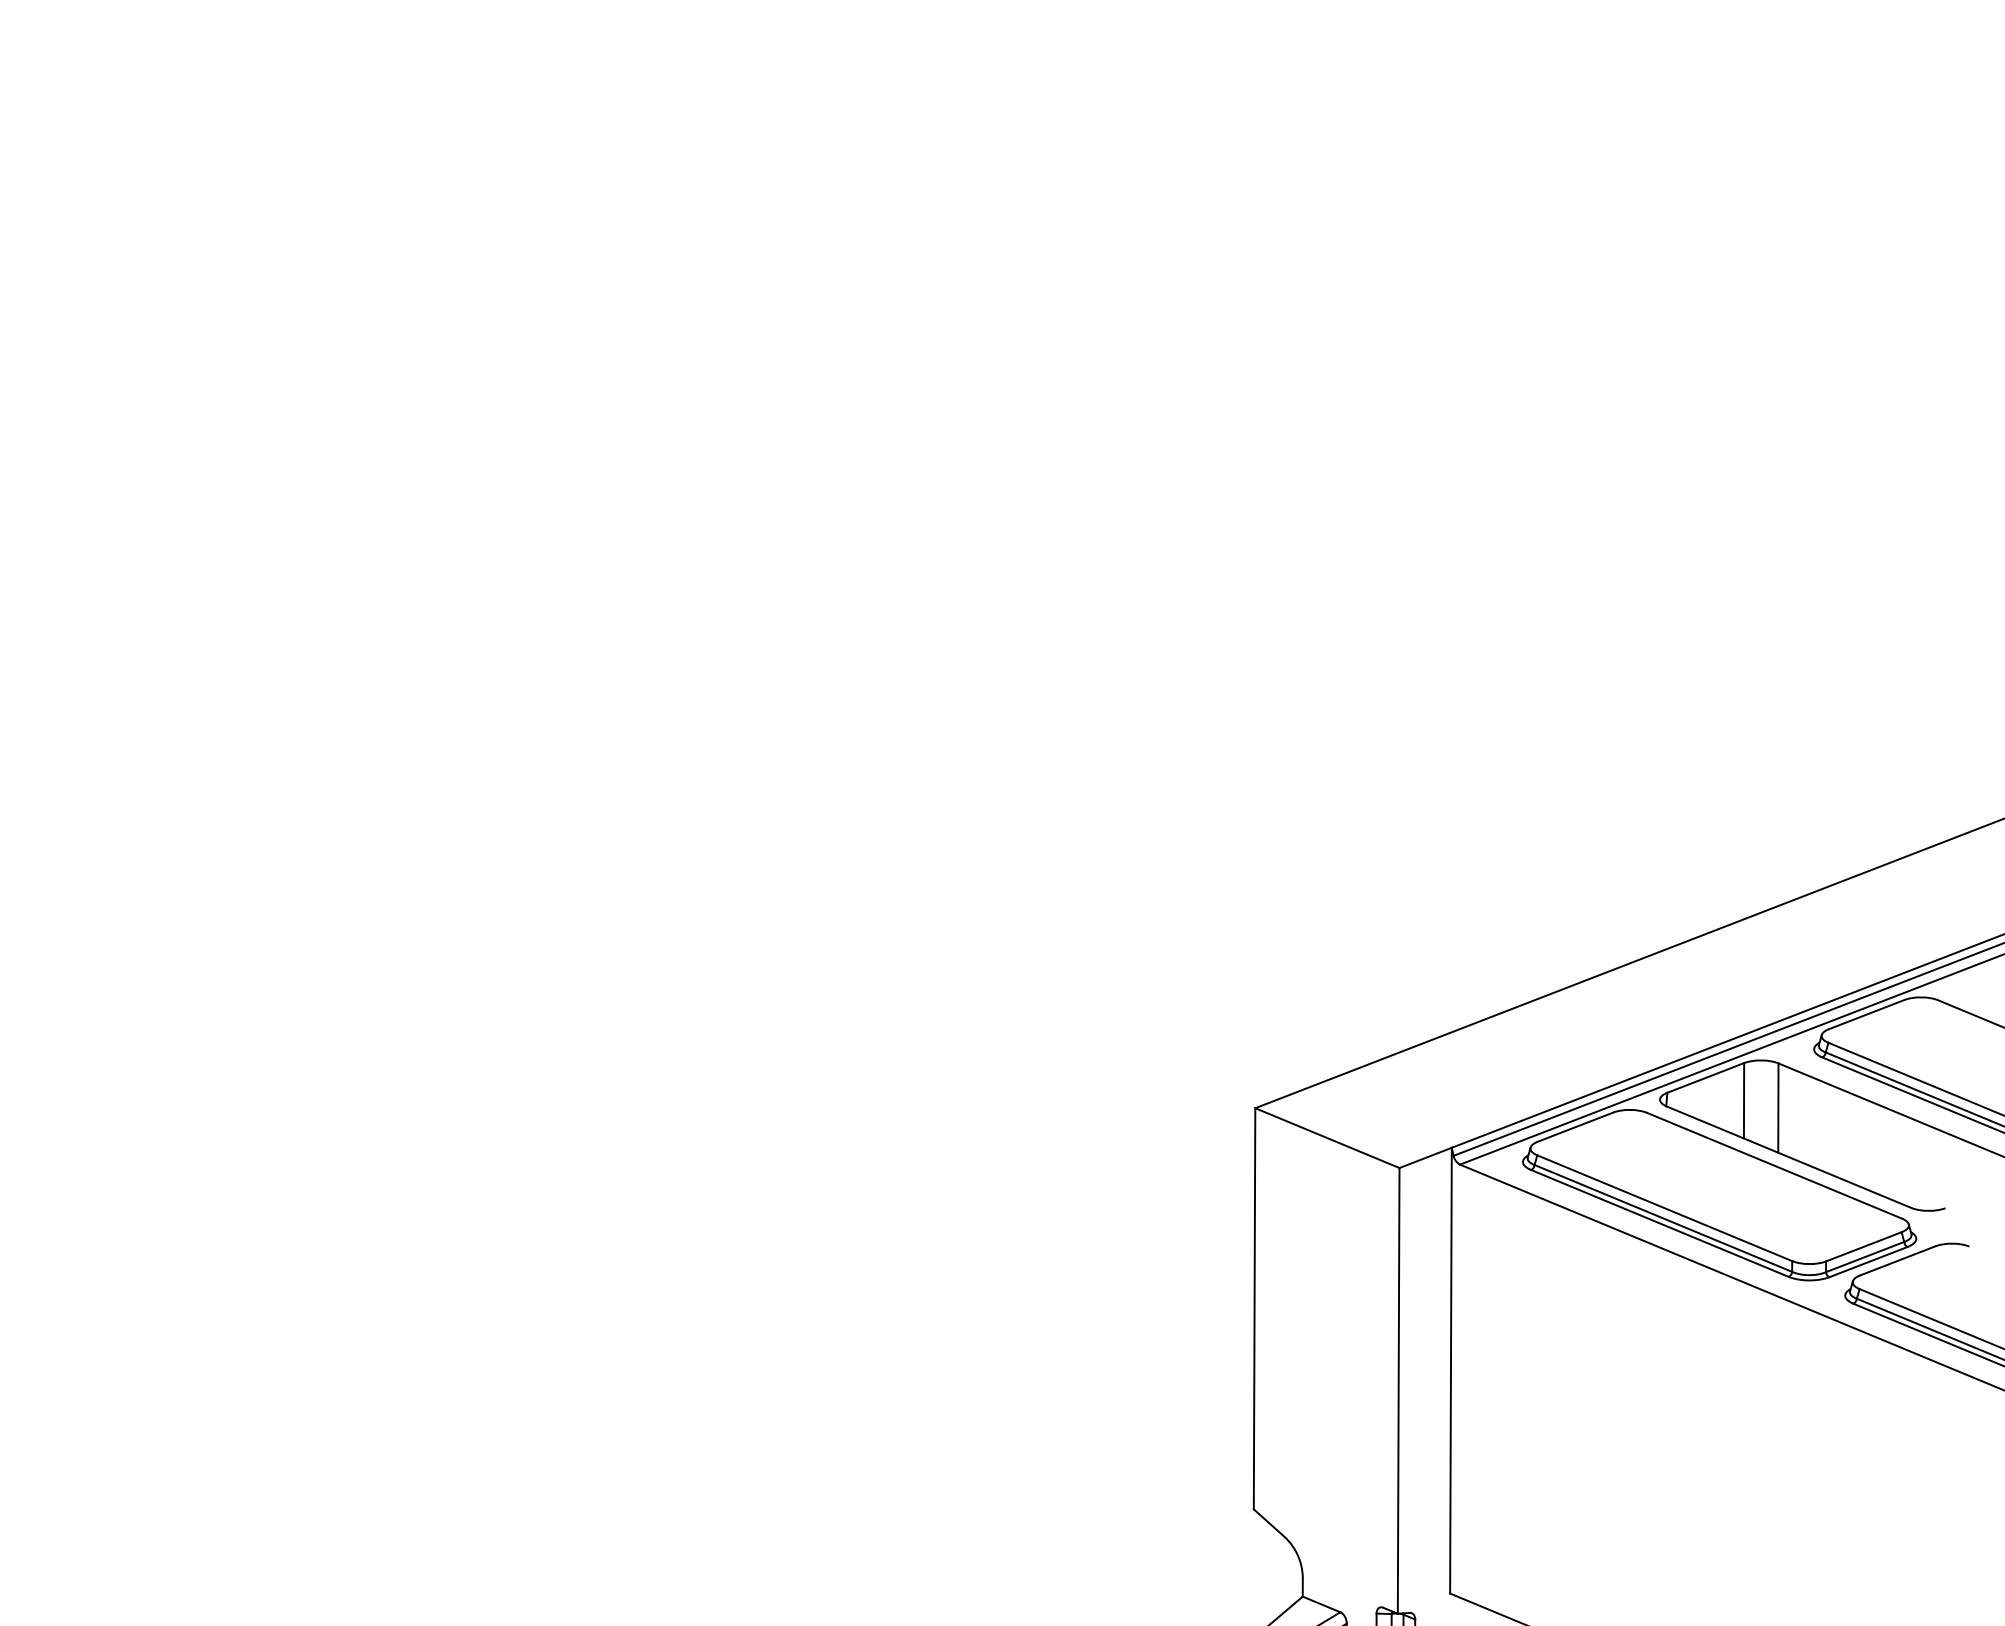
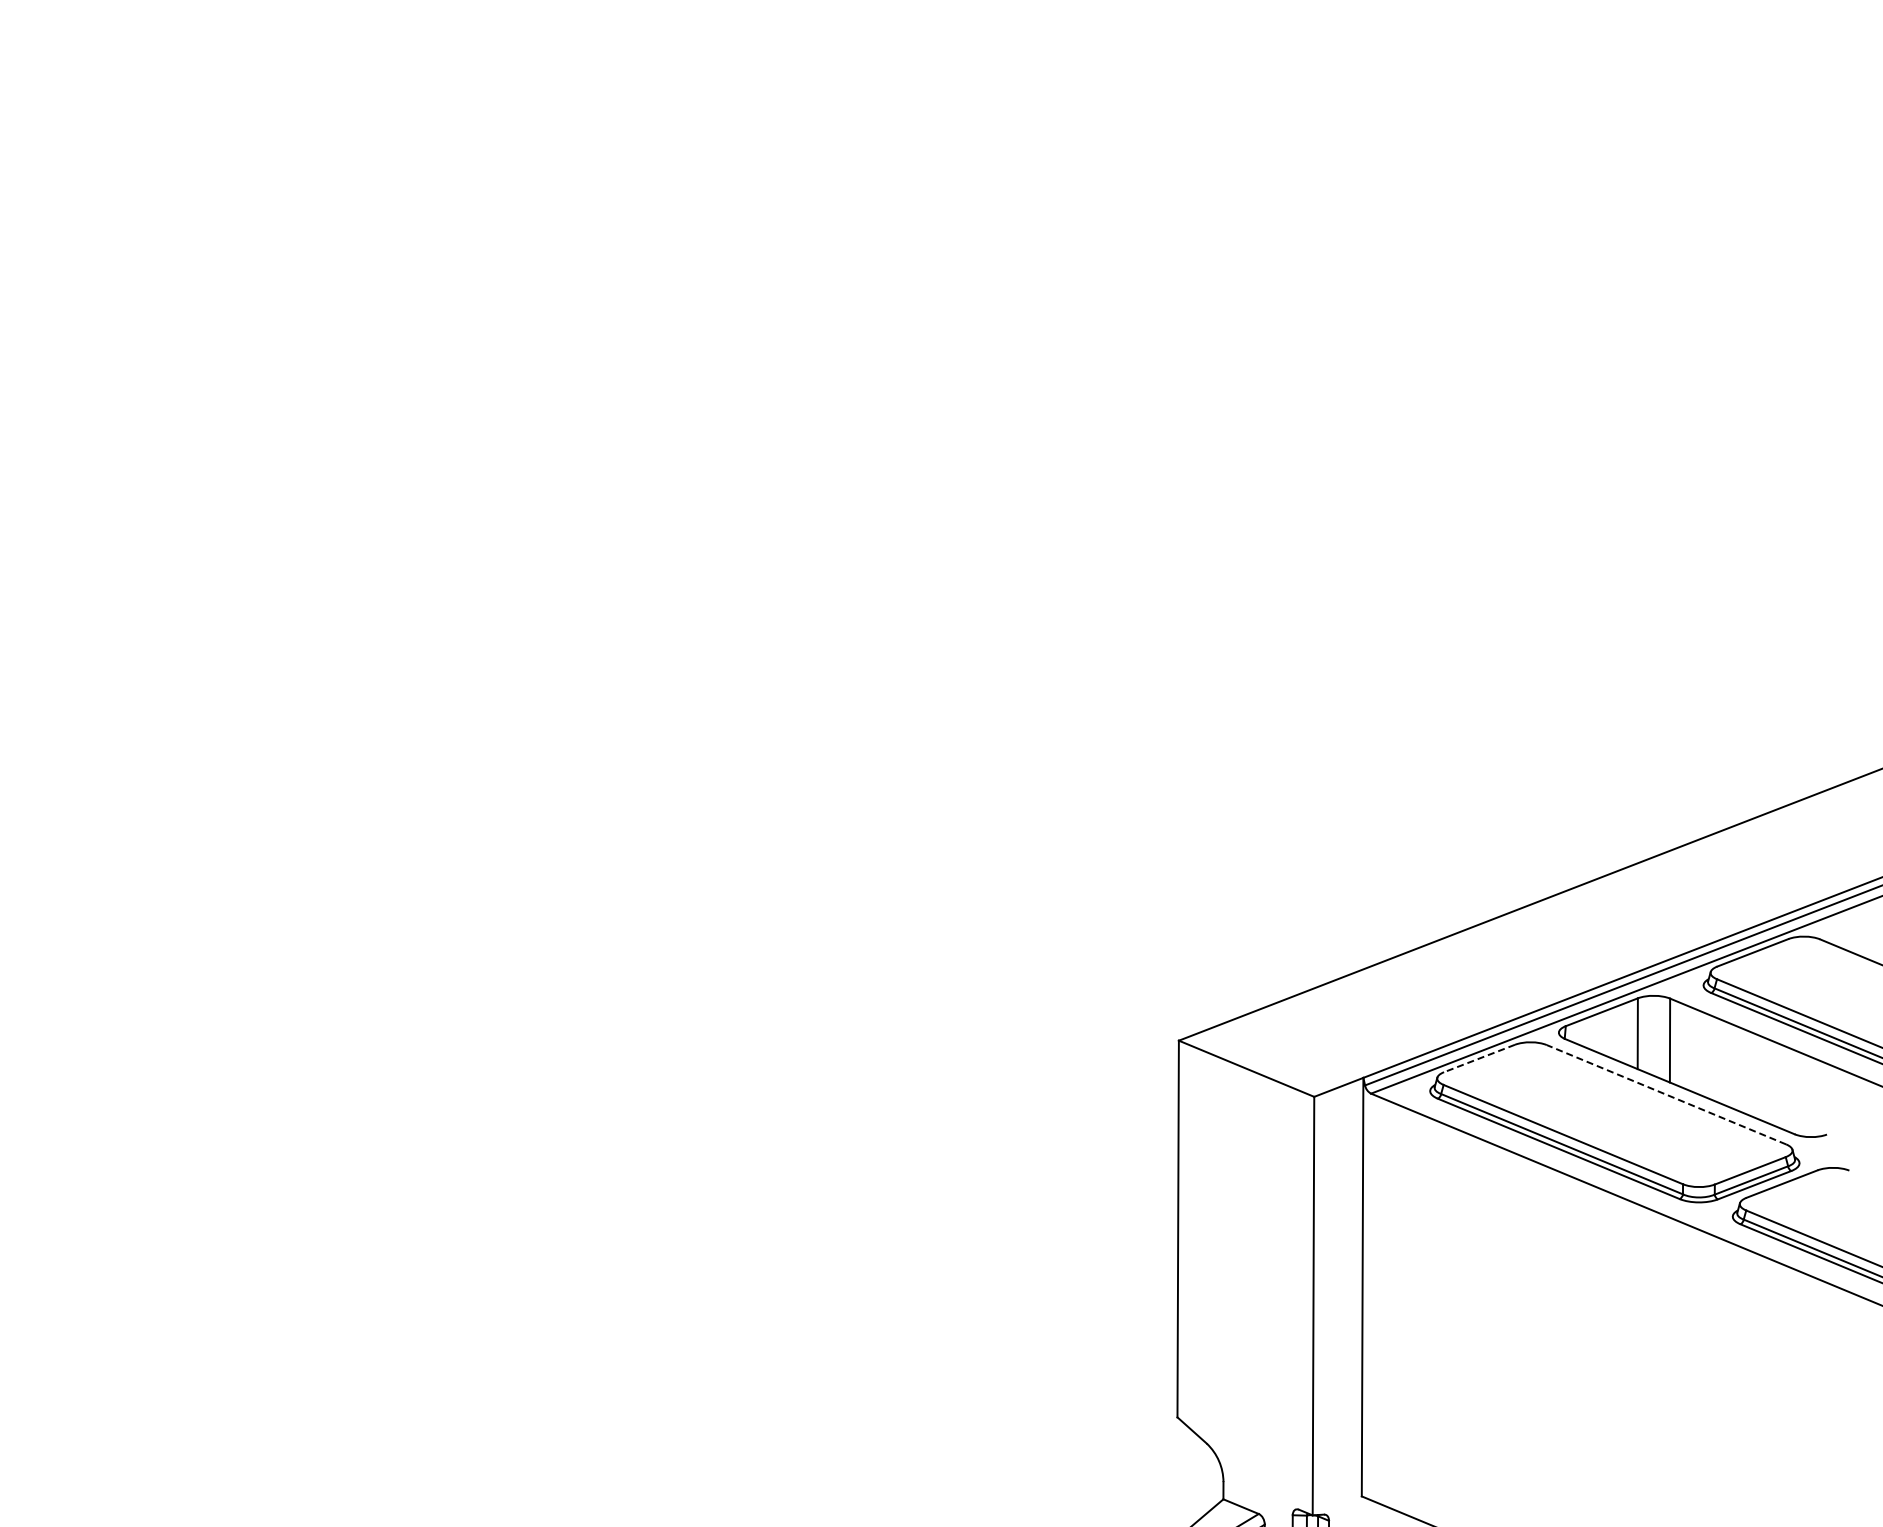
line: (1575, 1127) -> (1479, 1058), solid -> dashed
line: (1774, 1165) -> (1666, 1094), solid -> dashed

